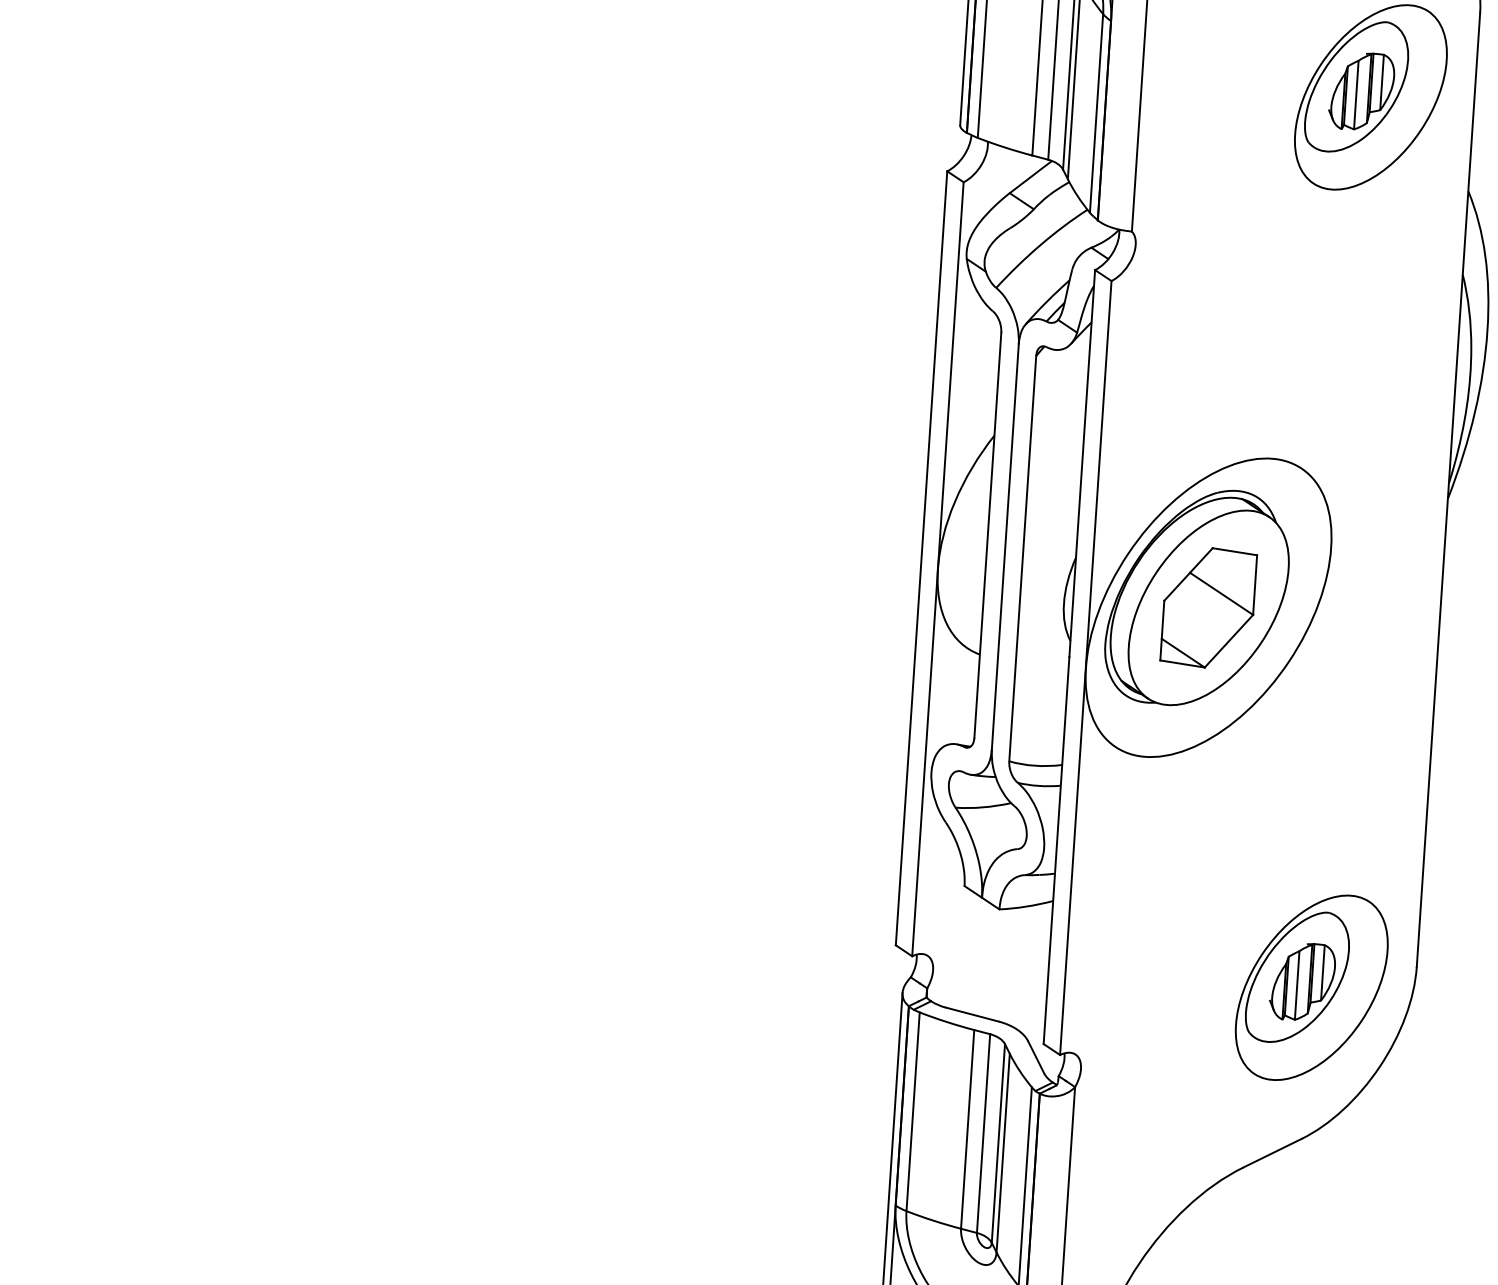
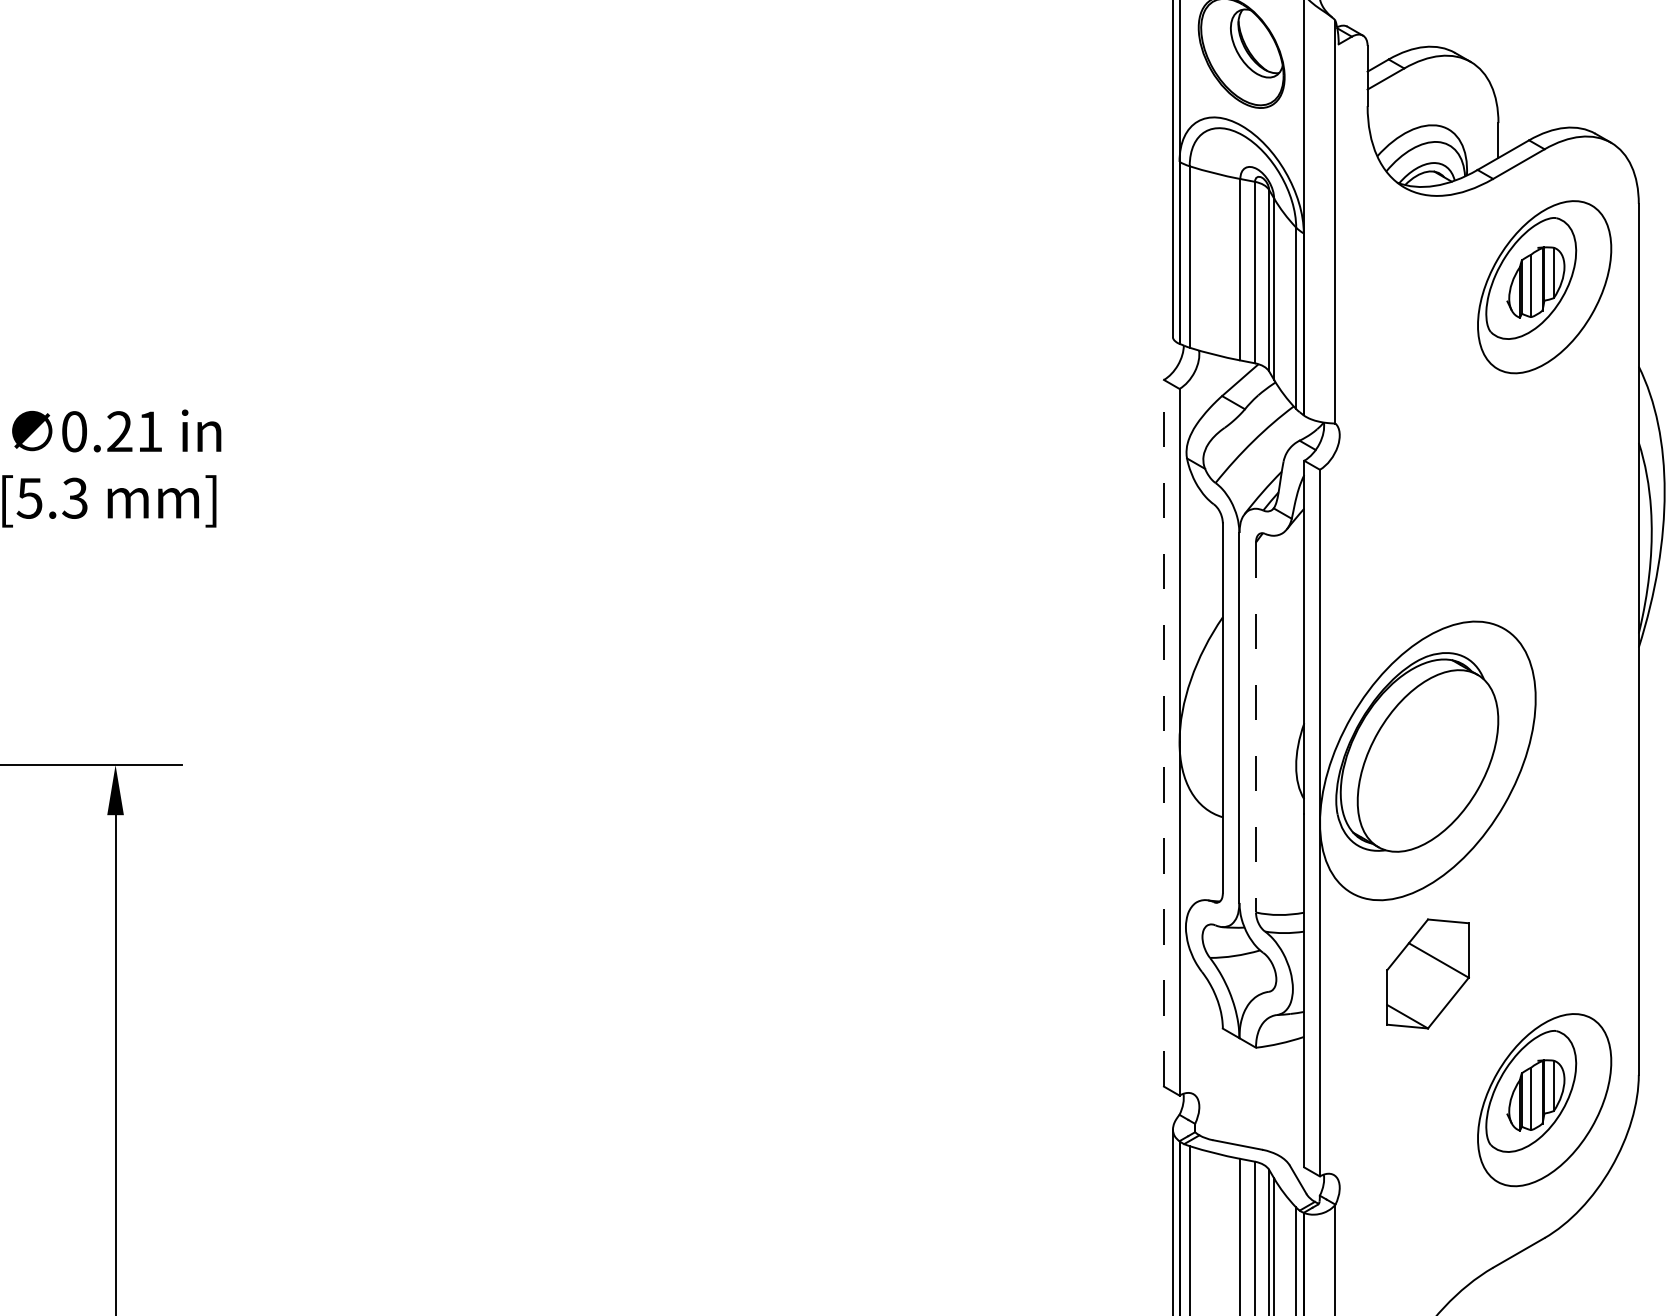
line: (921, 557) -> (1163, 732), solid -> dashed
line: (1023, 558) -> (1256, 727), solid -> dashed
part: (1208, 607) -> (1427, 973), moved

